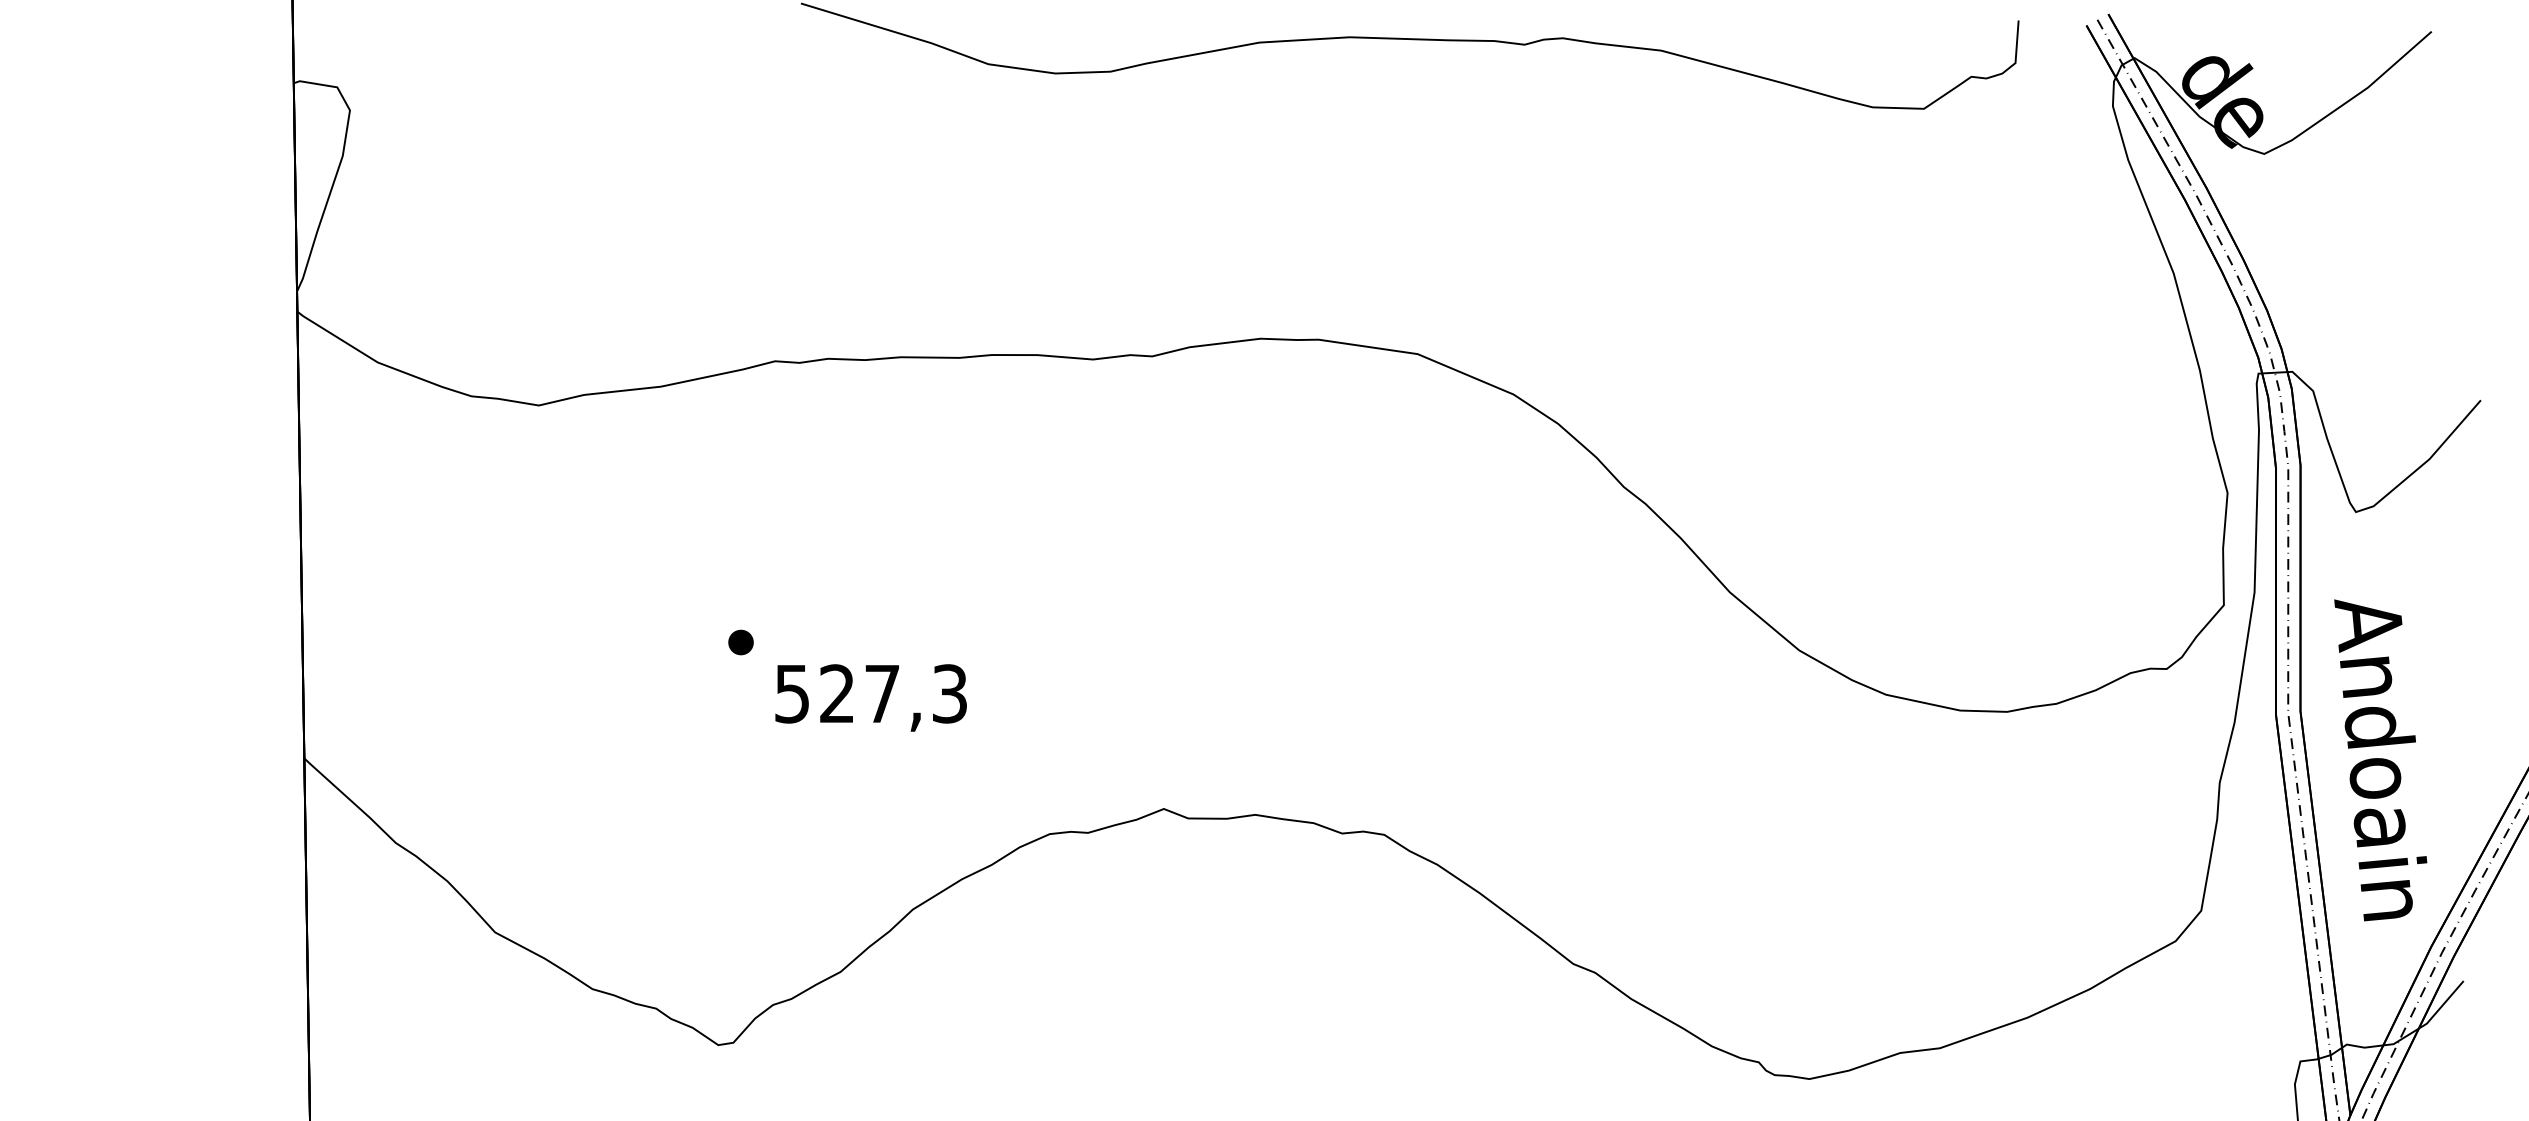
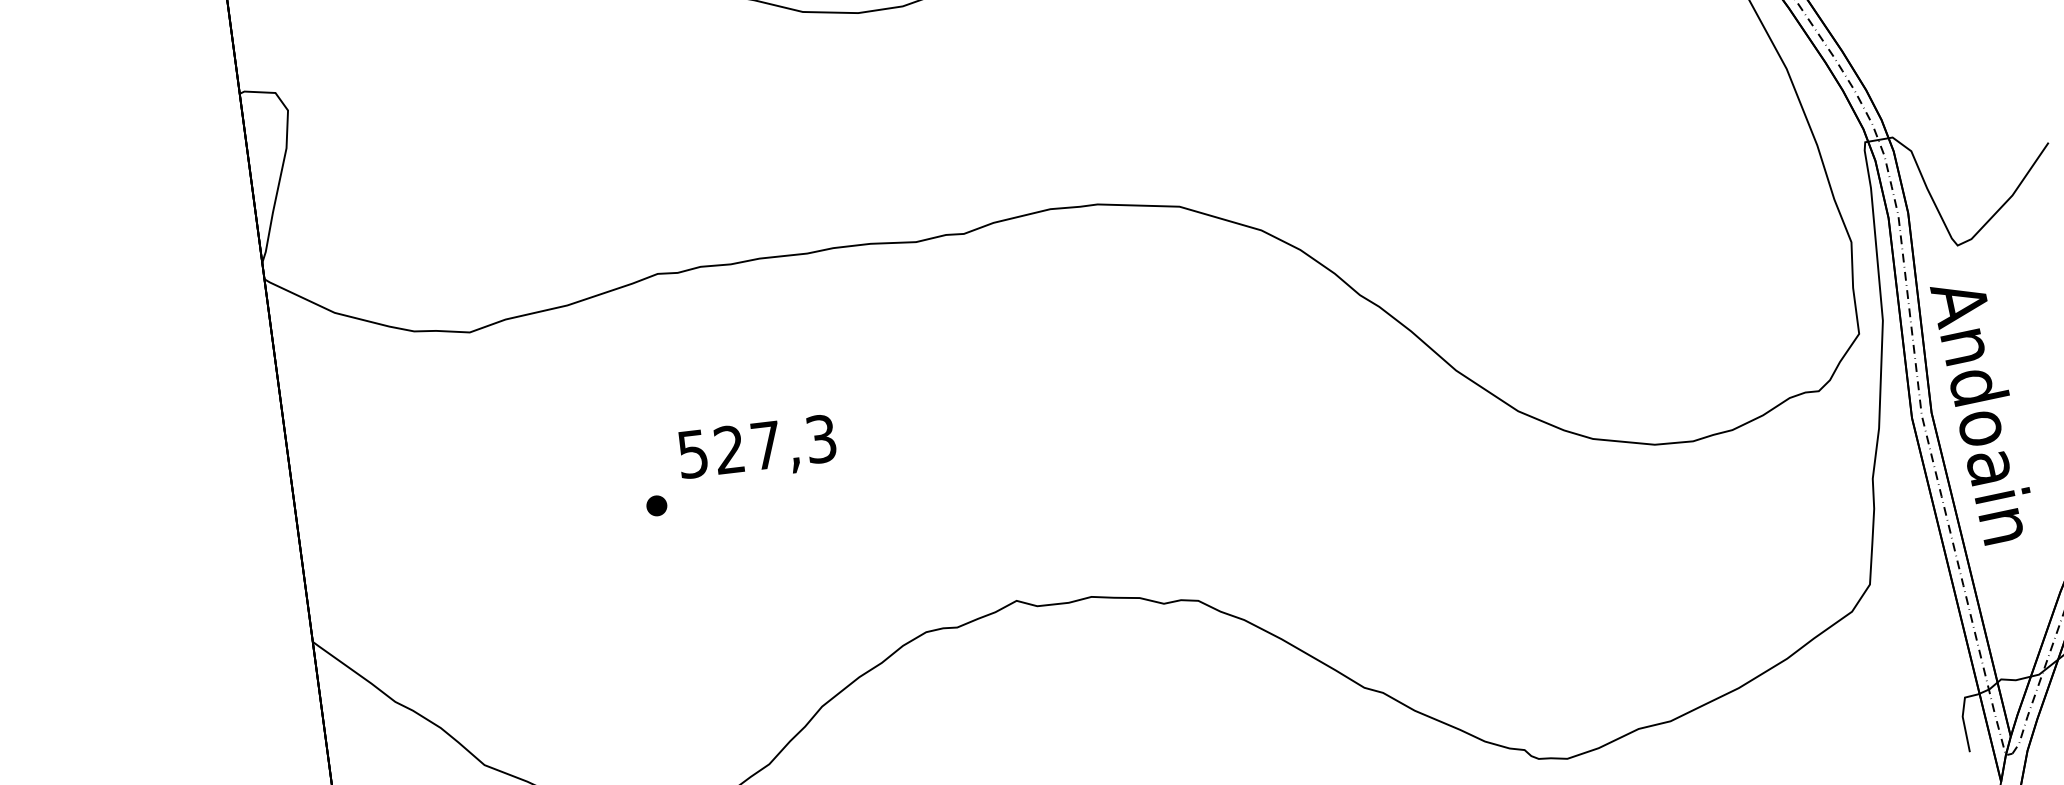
text: (870, 697) -> (756, 449), moved
text: (2380, 760) -> (1982, 413), moved

